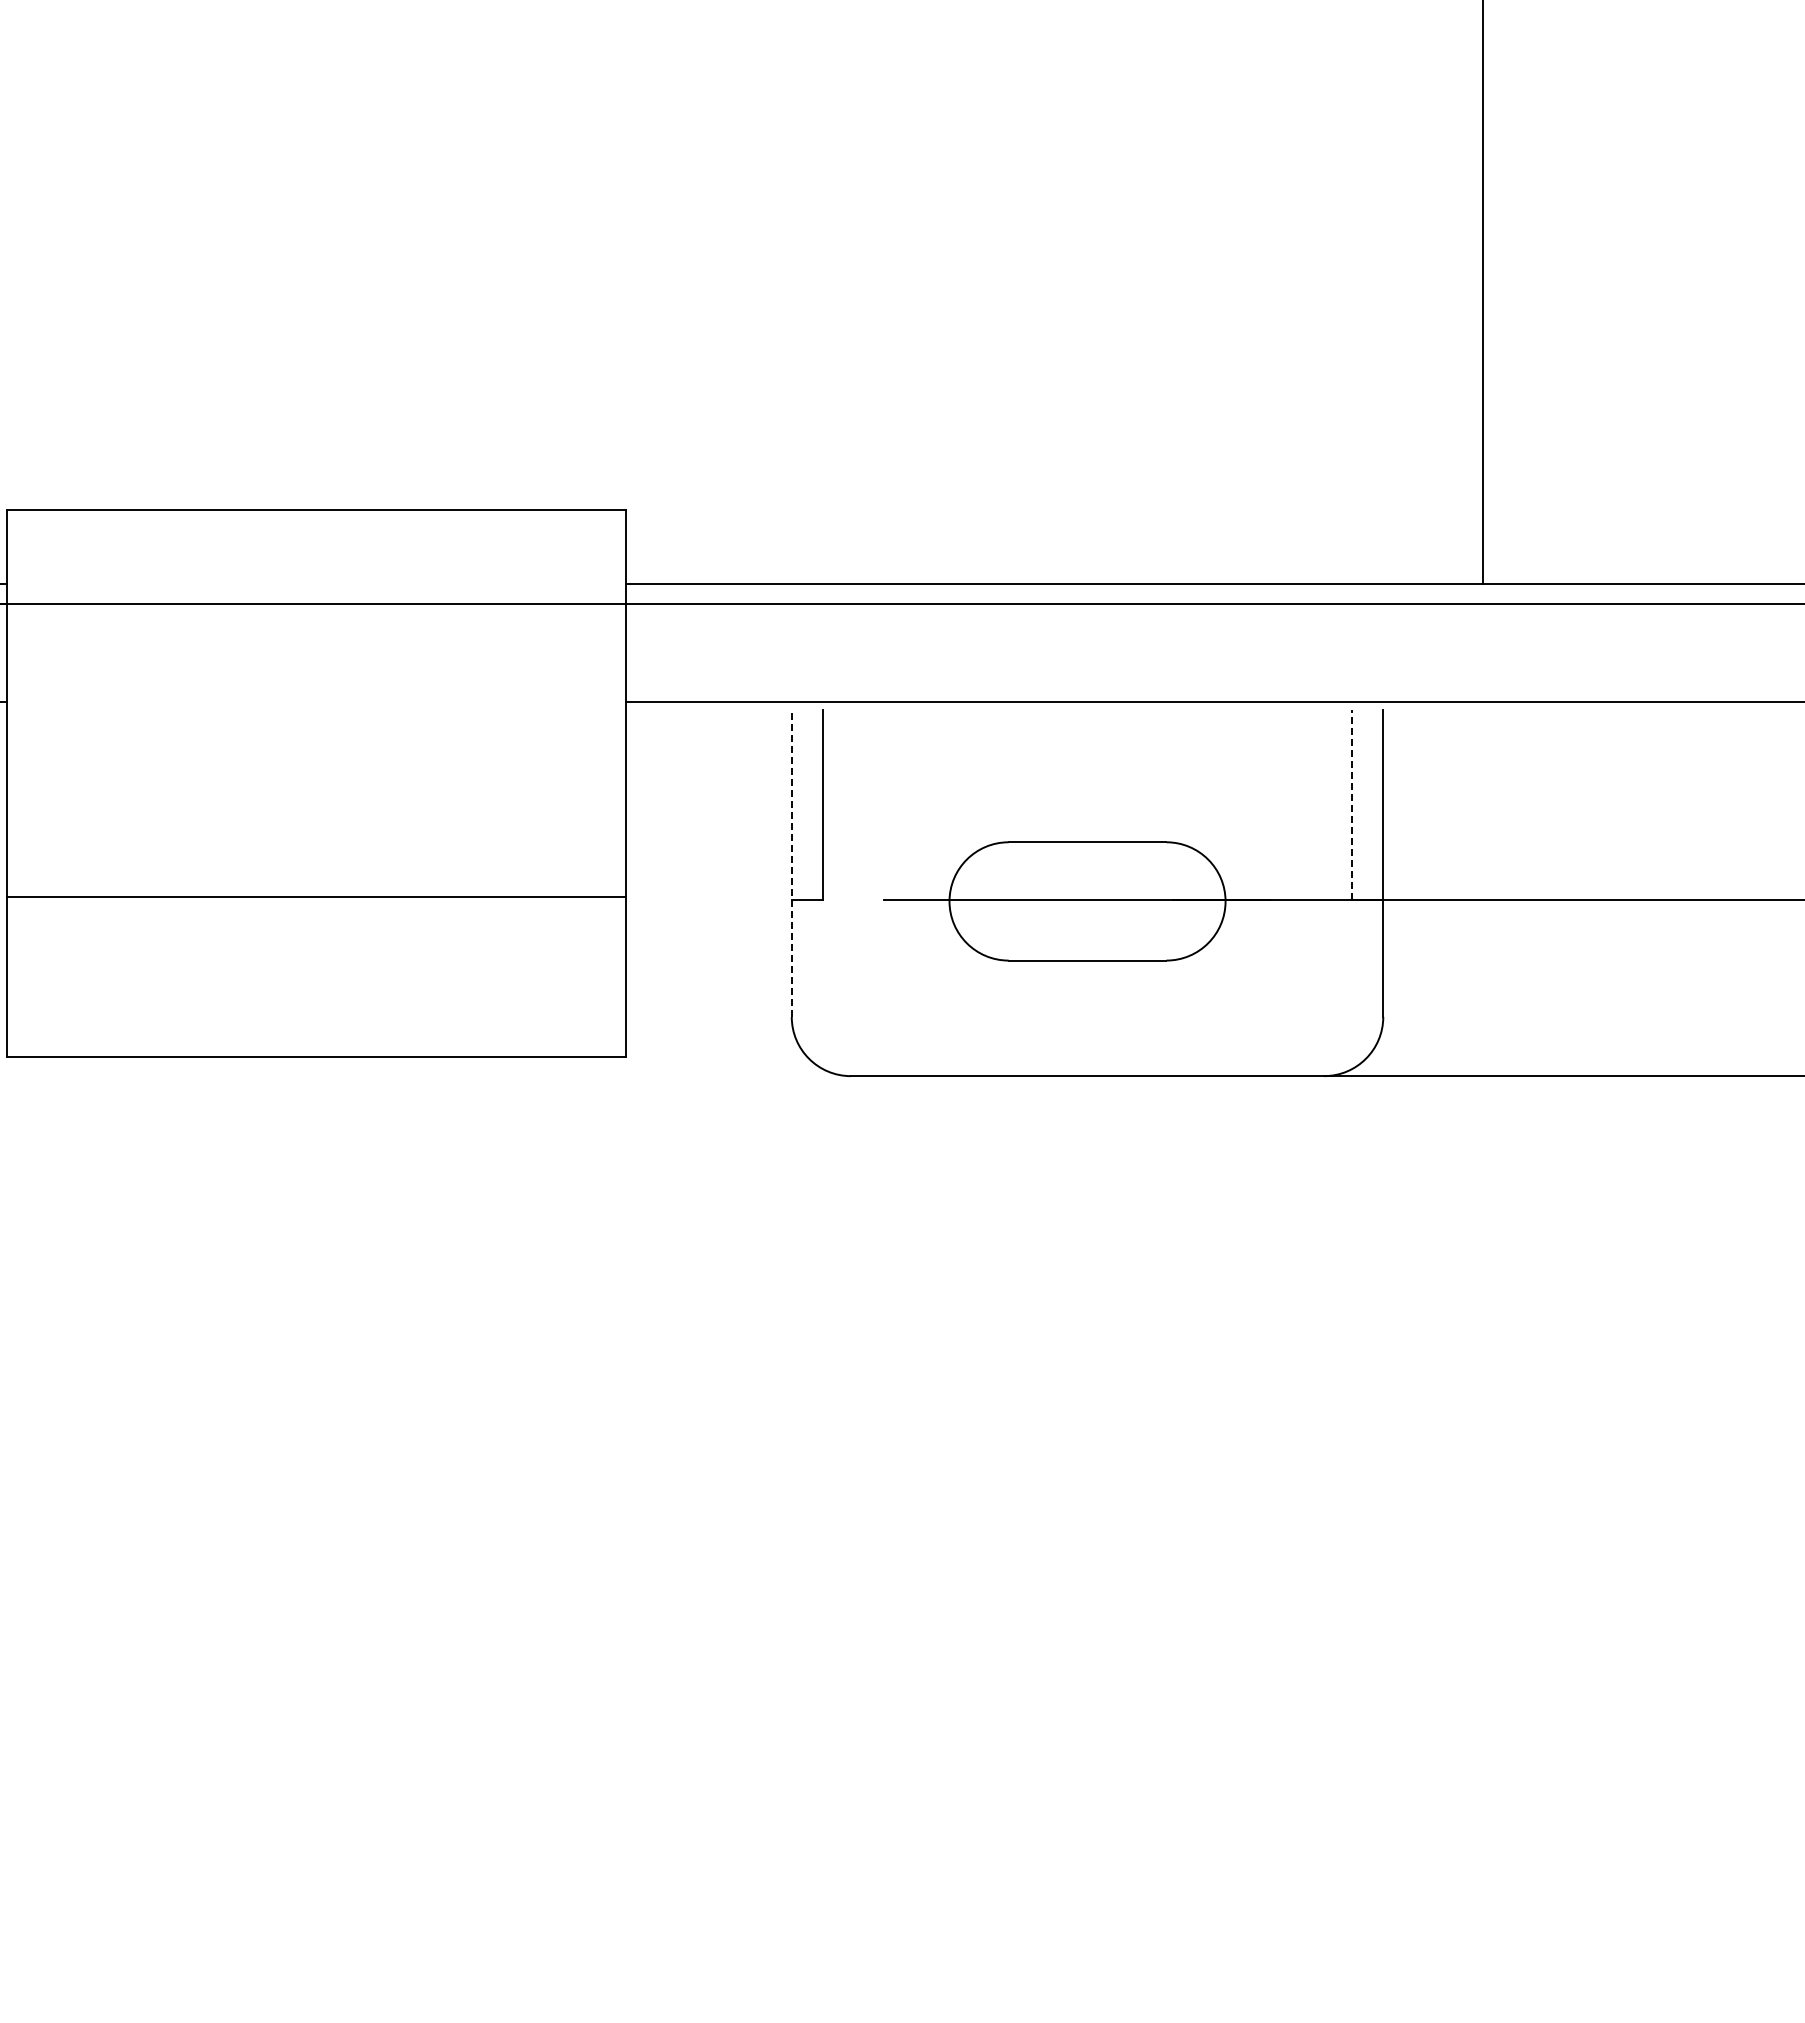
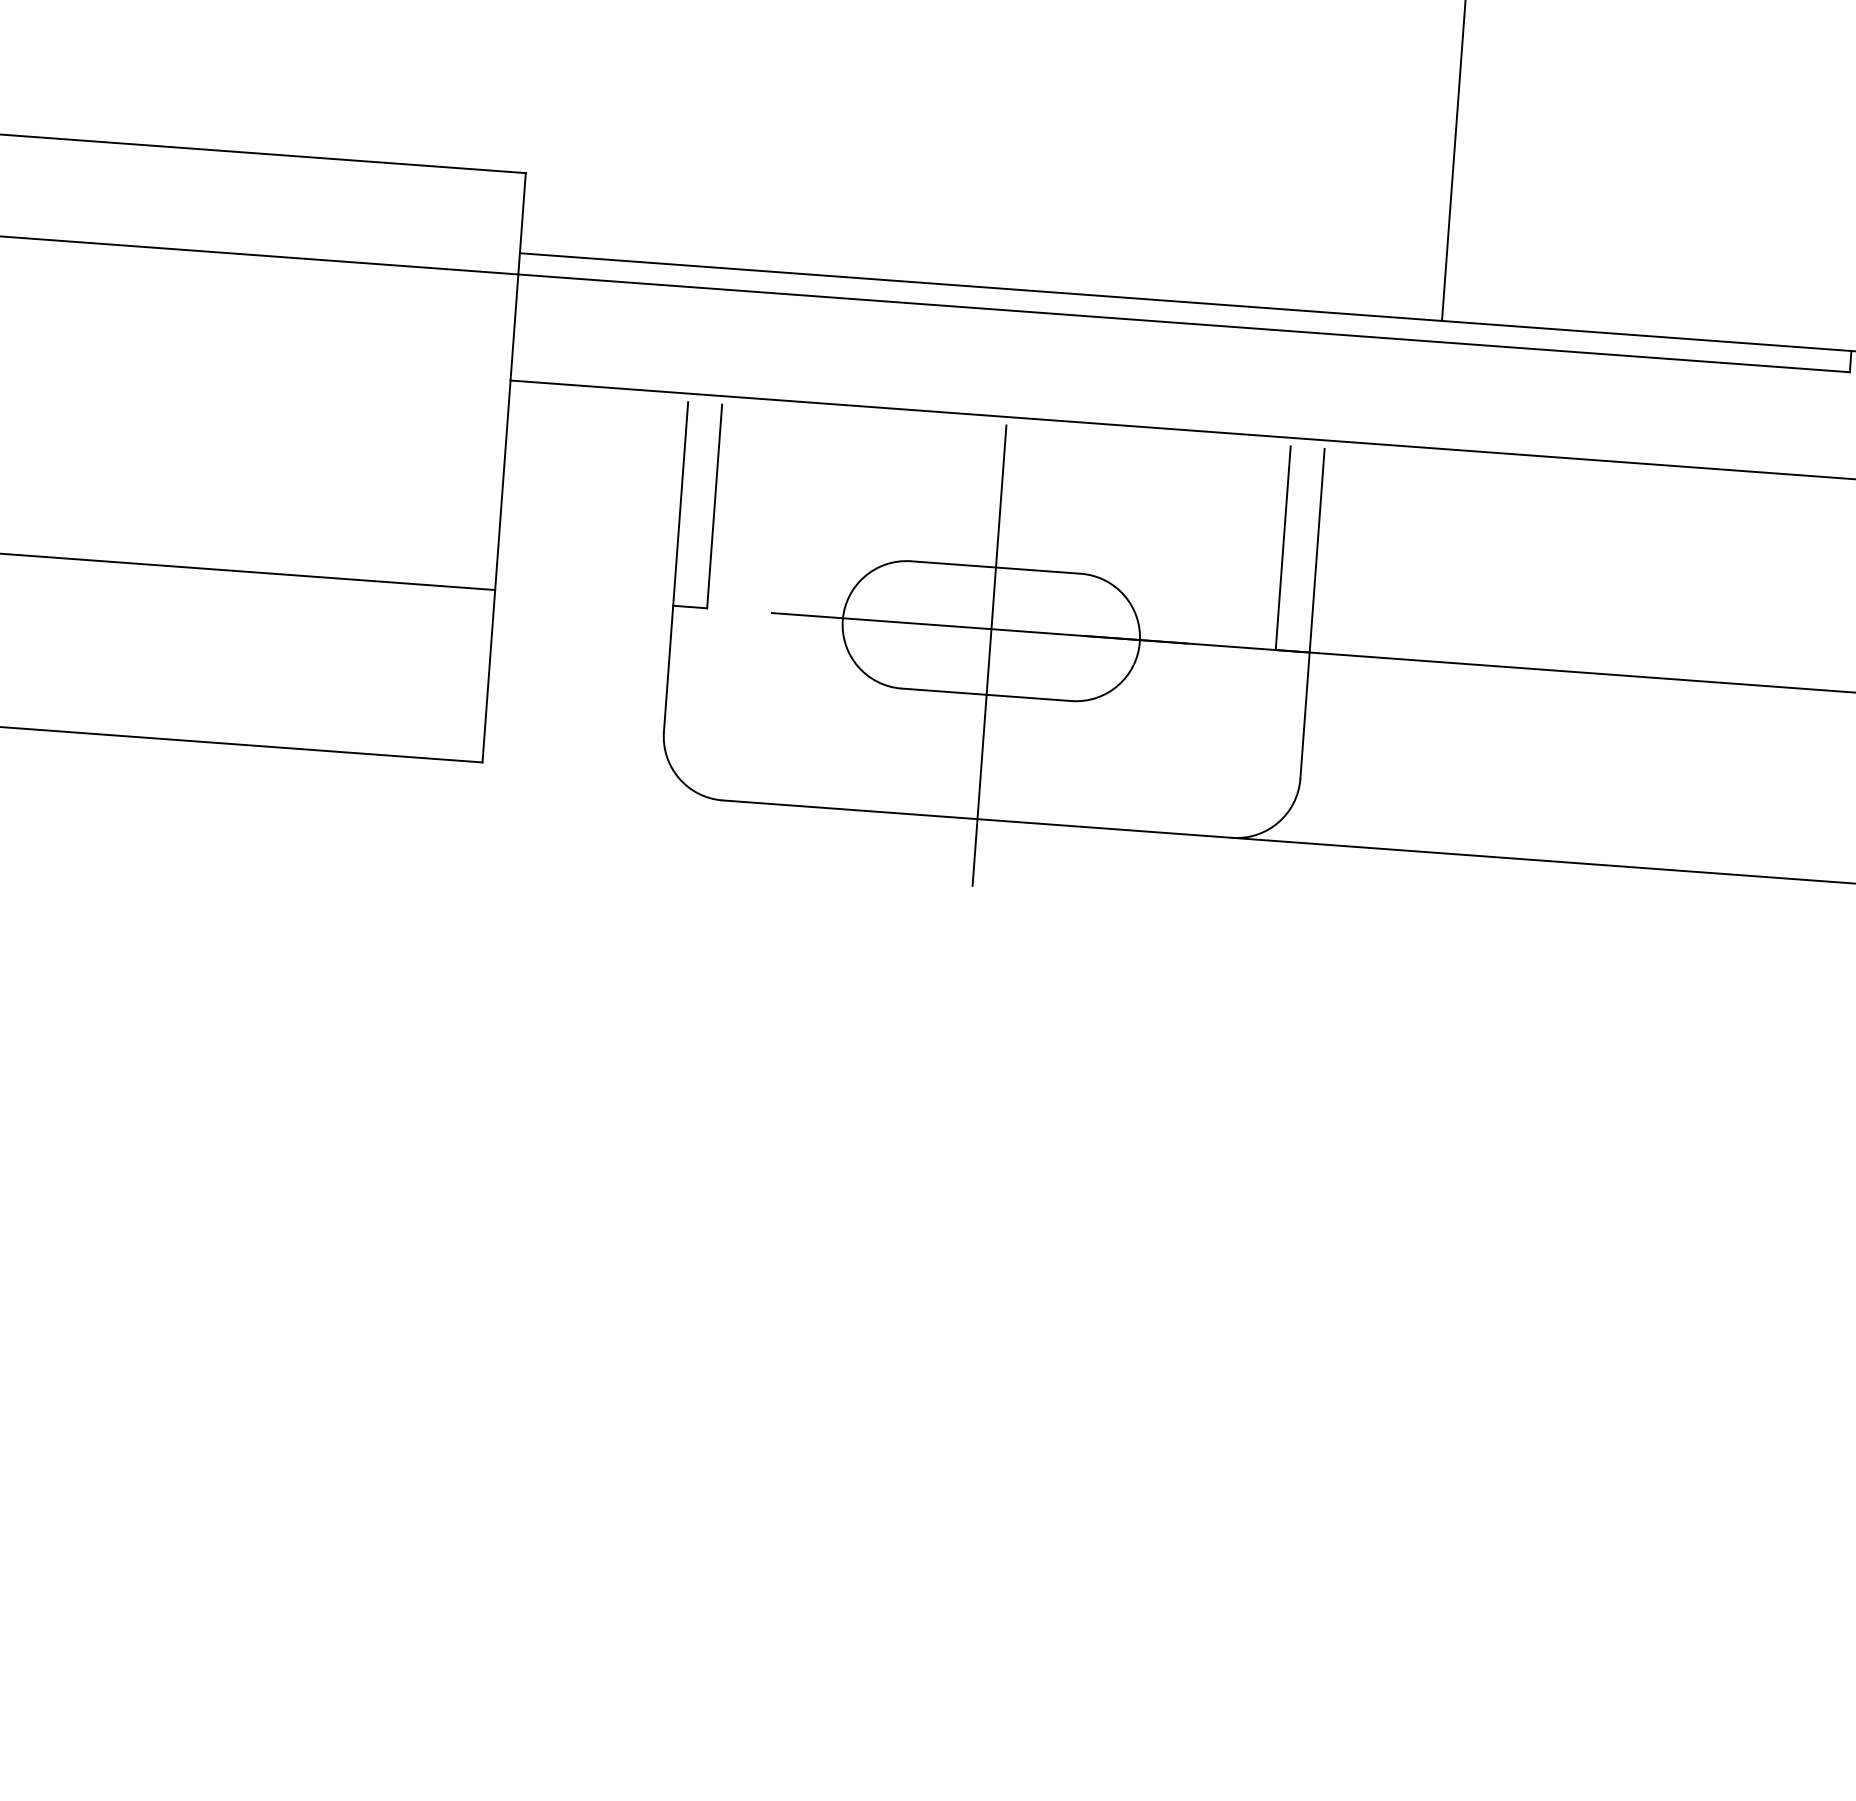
line: (1351, 804) -> (1282, 547), dashed -> solid
line: (791, 863) -> (675, 566), dashed -> solid
line: (1087, 924) -> (989, 655), added

